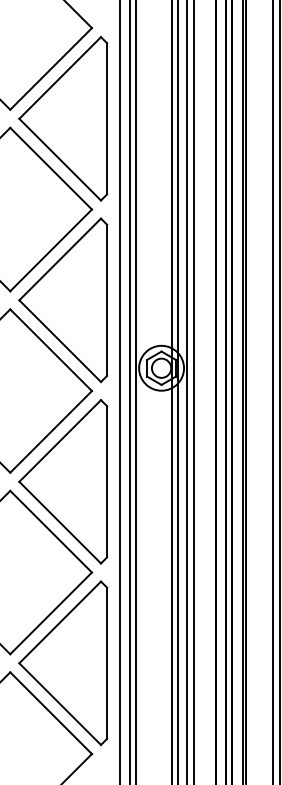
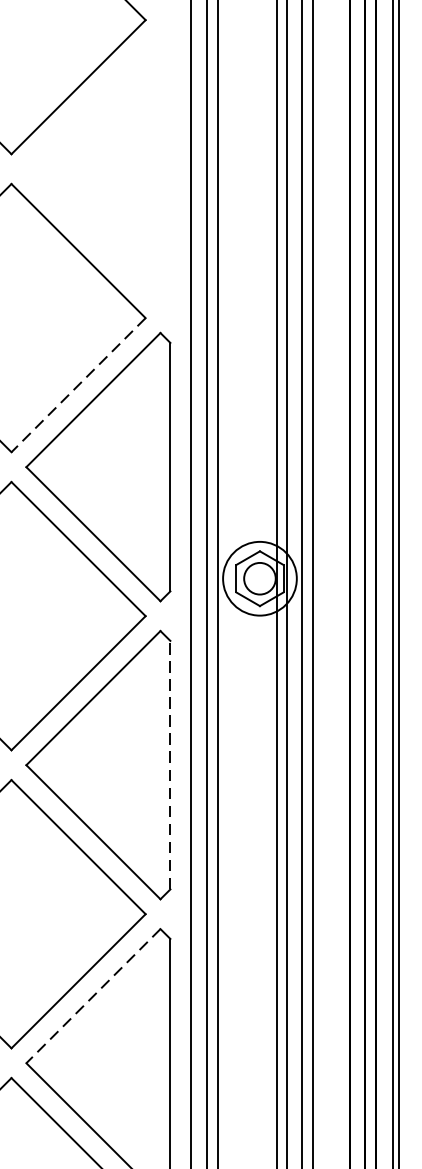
part: (63, 118) -> (98, 168), removed
line: (51, 250) -> (79, 385), solid -> dashed
line: (107, 481) -> (171, 764), solid -> dashed
line: (60, 622) -> (93, 996), solid -> dashed

